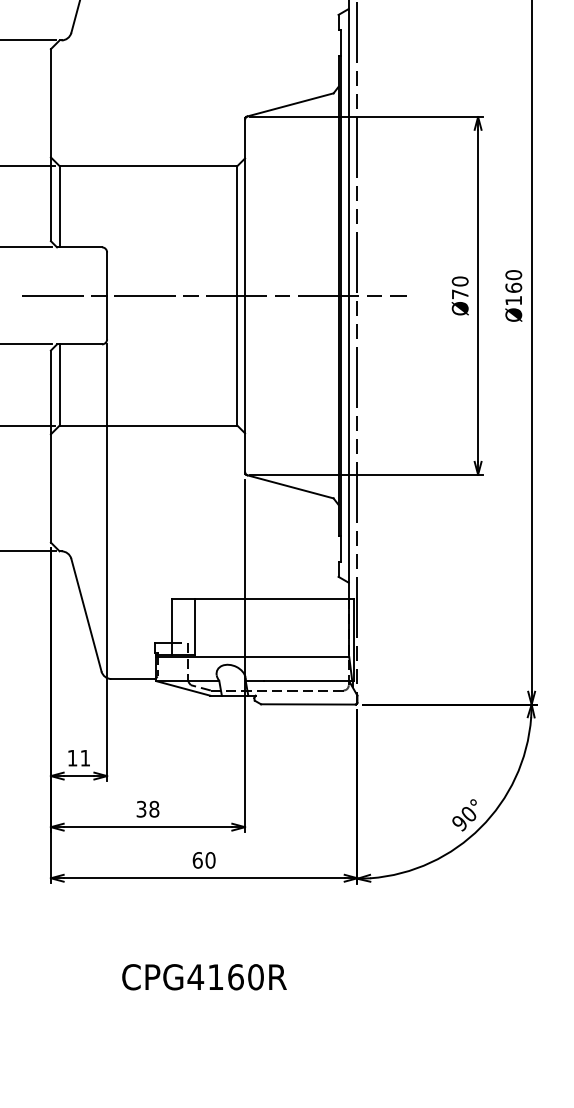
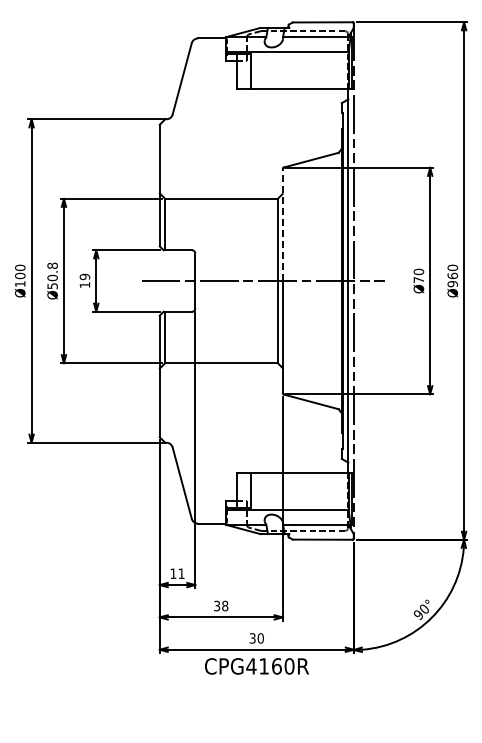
line: (244, 208) -> (282, 225), solid -> dashed
text: (513, 301) -> (452, 284), Ø160 -> Ø960
text: (197, 860) -> (252, 638), 60 -> 30
text: (203, 977) -> (256, 666), moved

